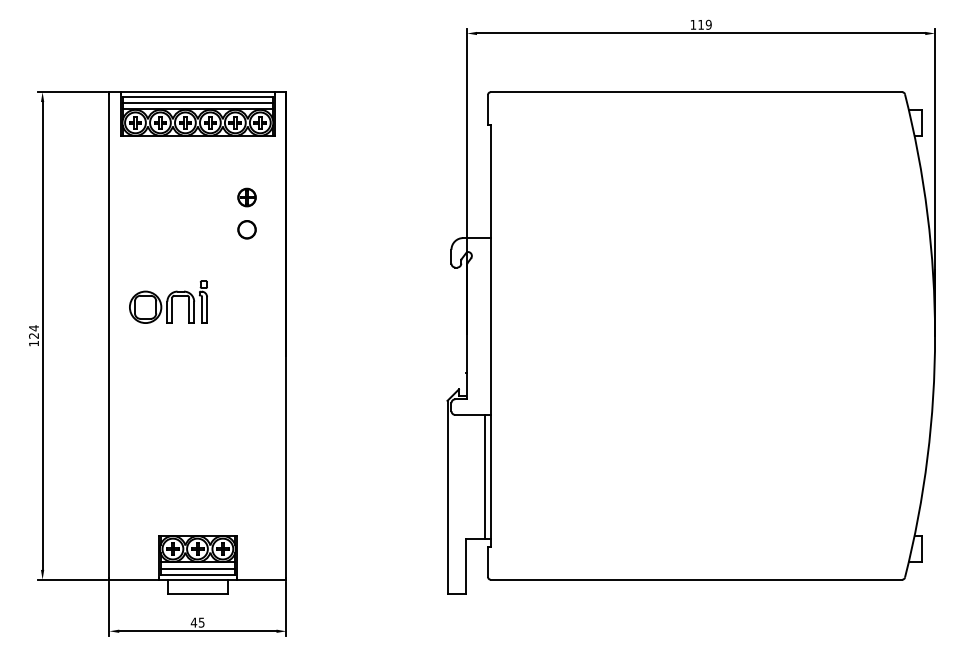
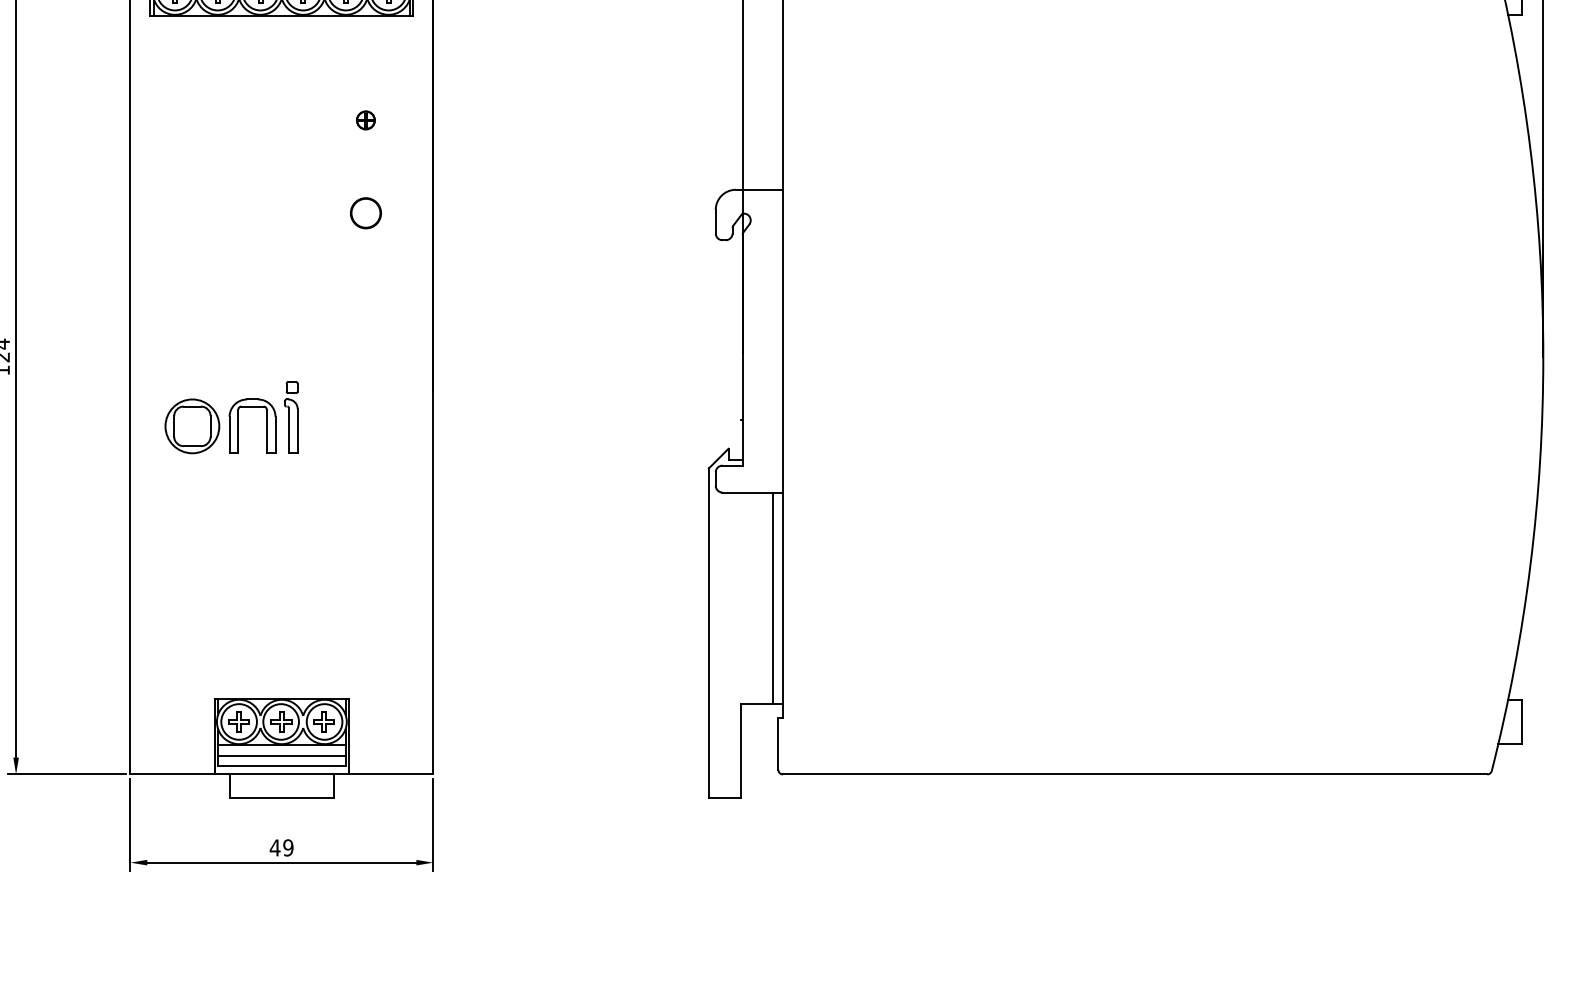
part: (246, 197) -> (365, 120), size x0.6
circle: (246, 229) -> (365, 212), moved
part: (168, 301) -> (231, 416), moved
text: (201, 622) -> (288, 847), 45 -> 49

